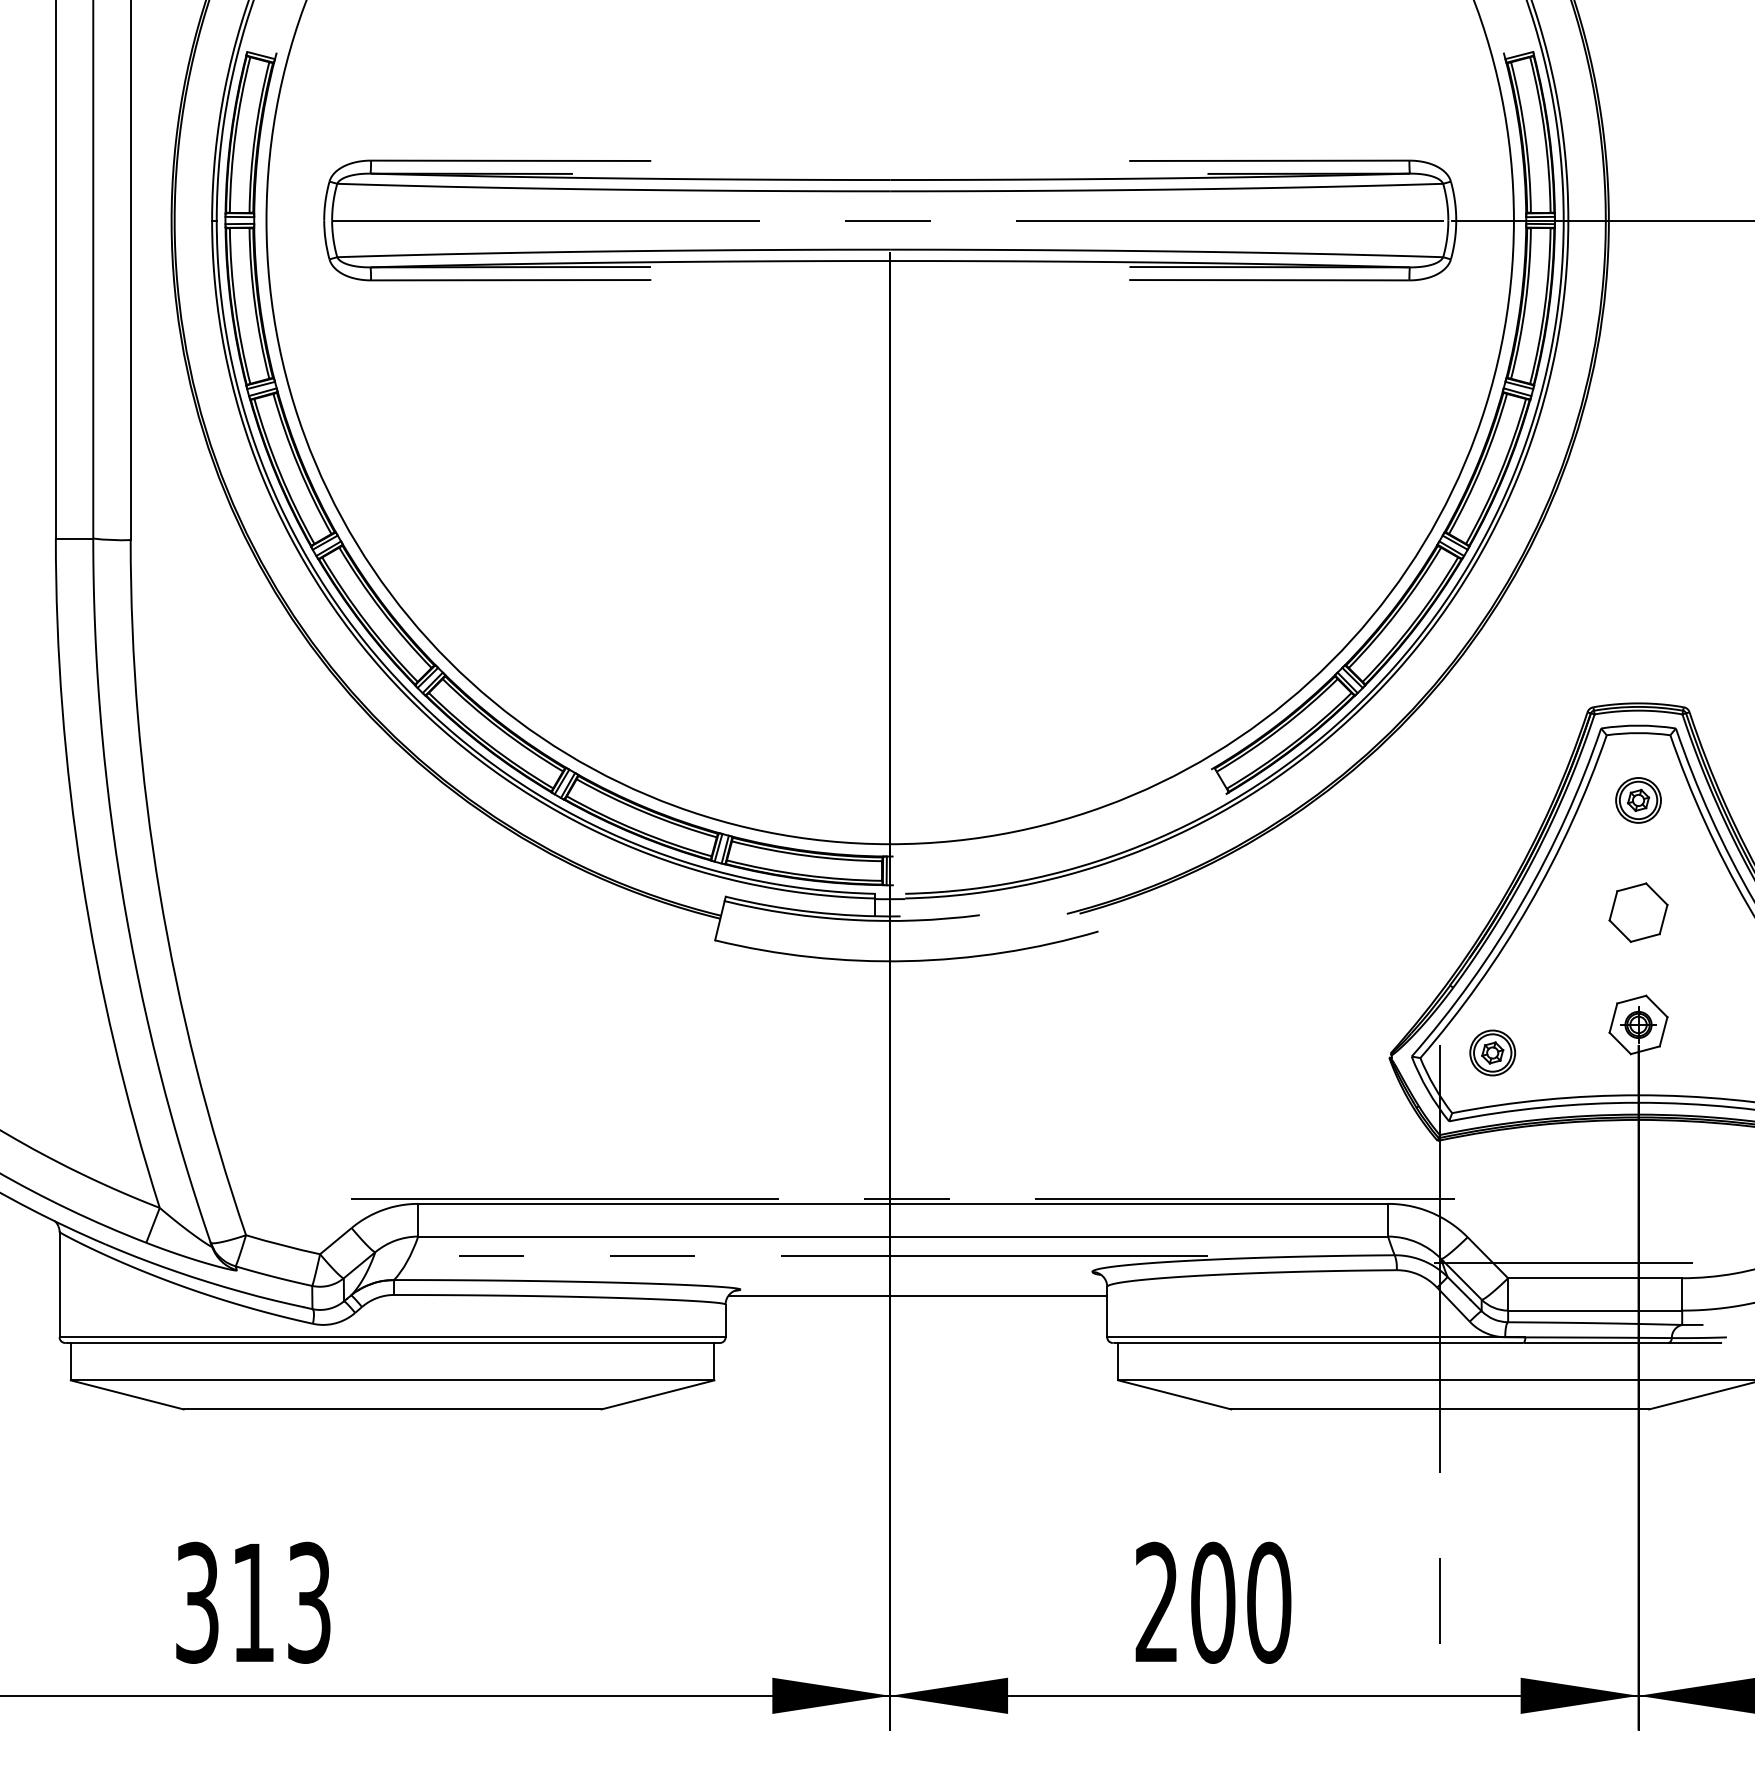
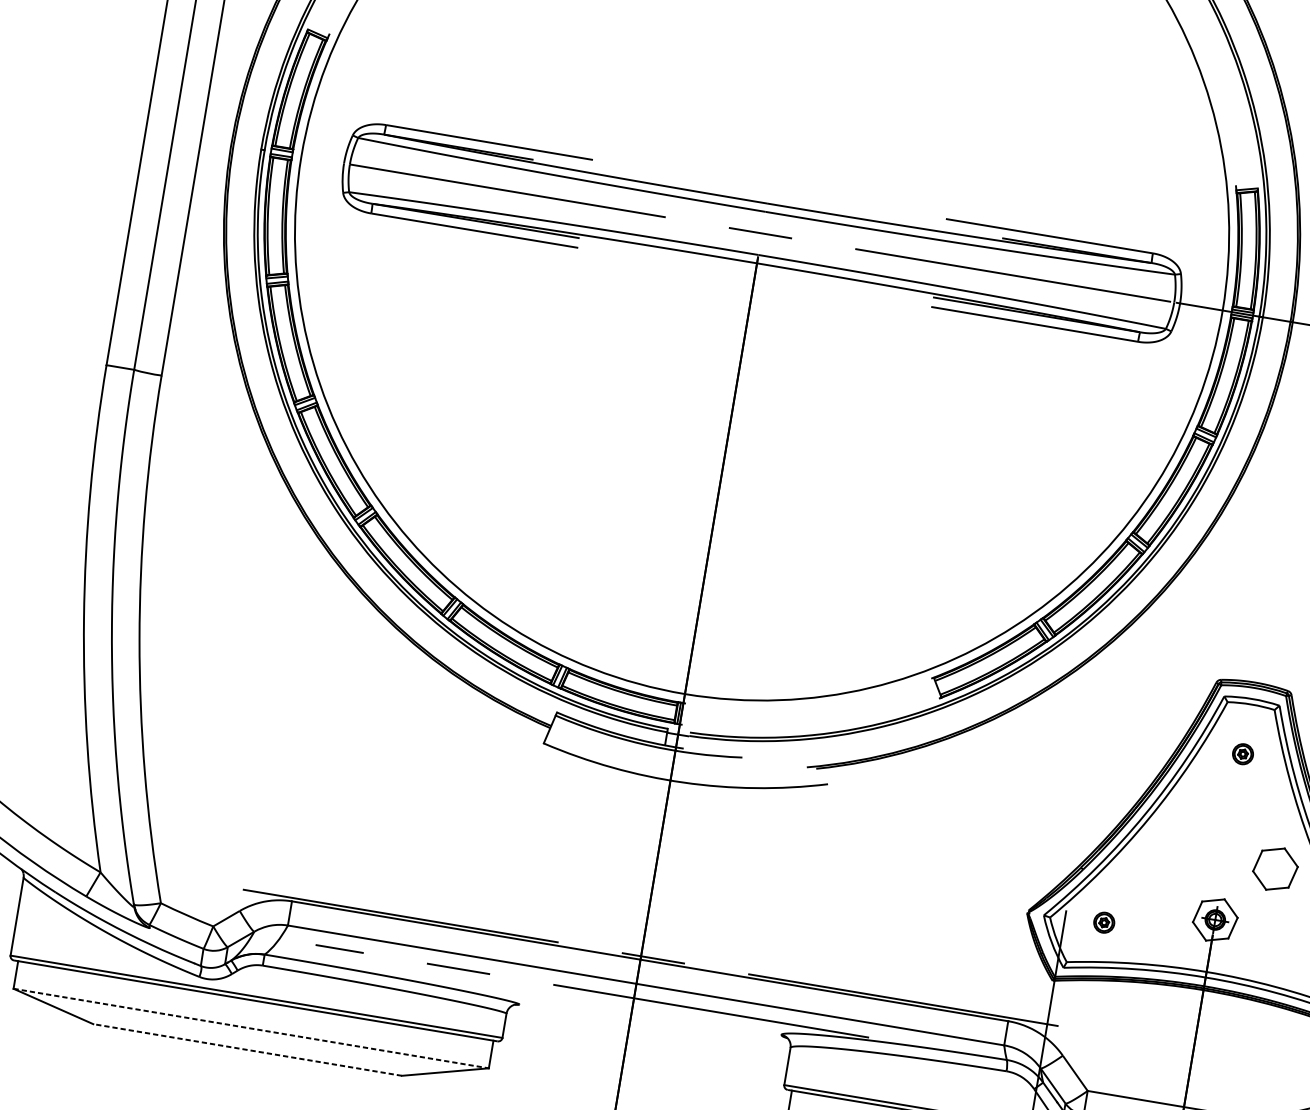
part: (1638, 800) -> (1243, 754), size x0.6
part: (1638, 912) -> (1275, 869), moved
part: (1492, 1052) -> (1104, 922), size x0.6
line: (1563, 1262) -> (1130, 1086), removed
line: (917, 1295) -> (649, 1030), removed
line: (392, 1380) -> (251, 1028), solid -> dashed
line: (392, 1409) -> (247, 1050), solid -> dashed

